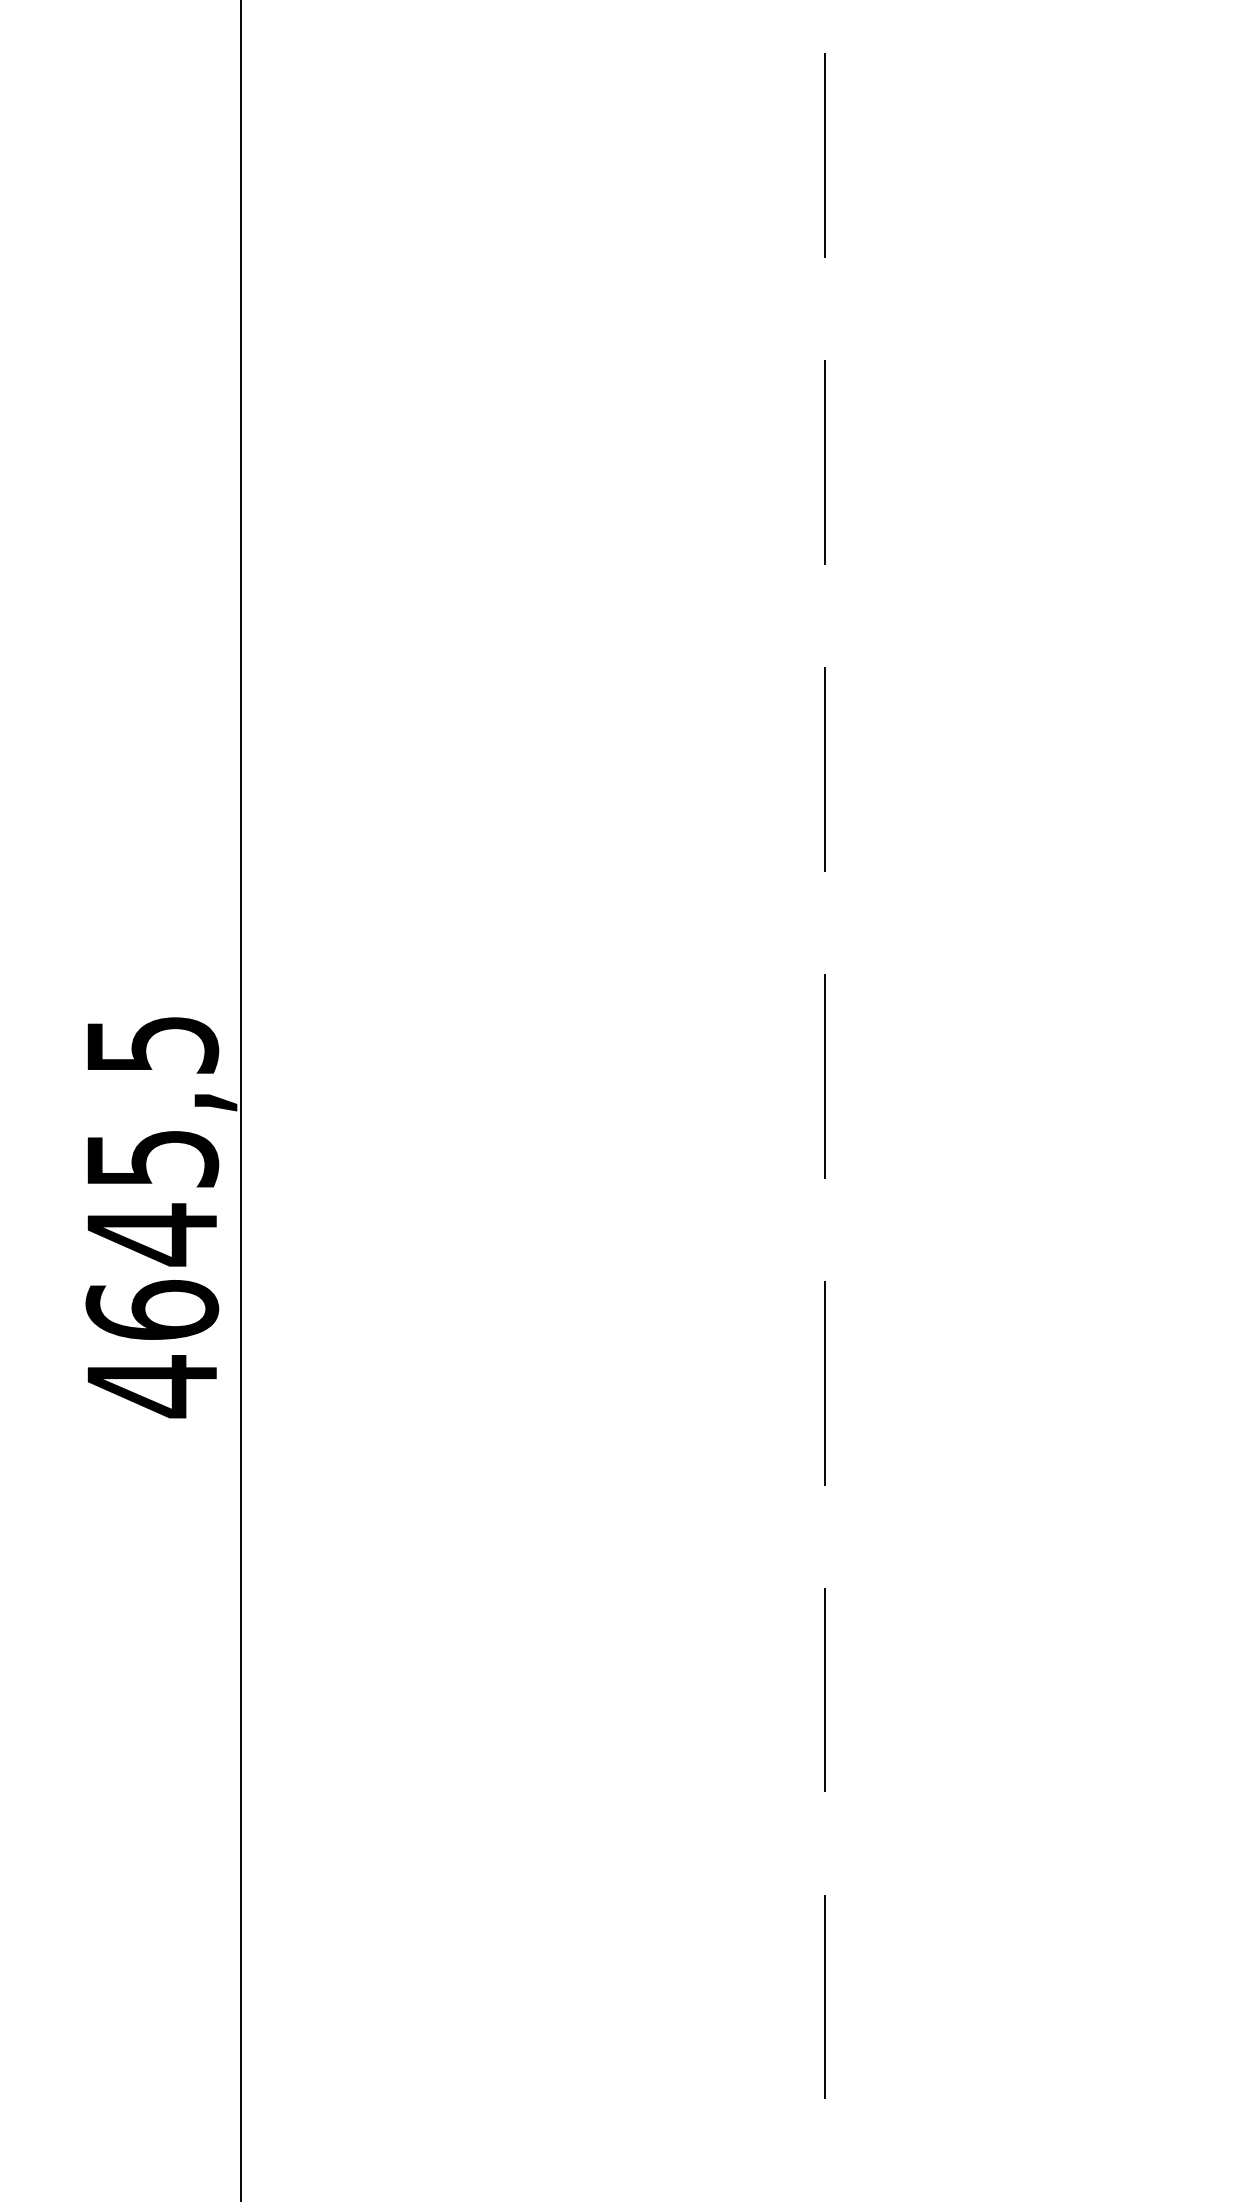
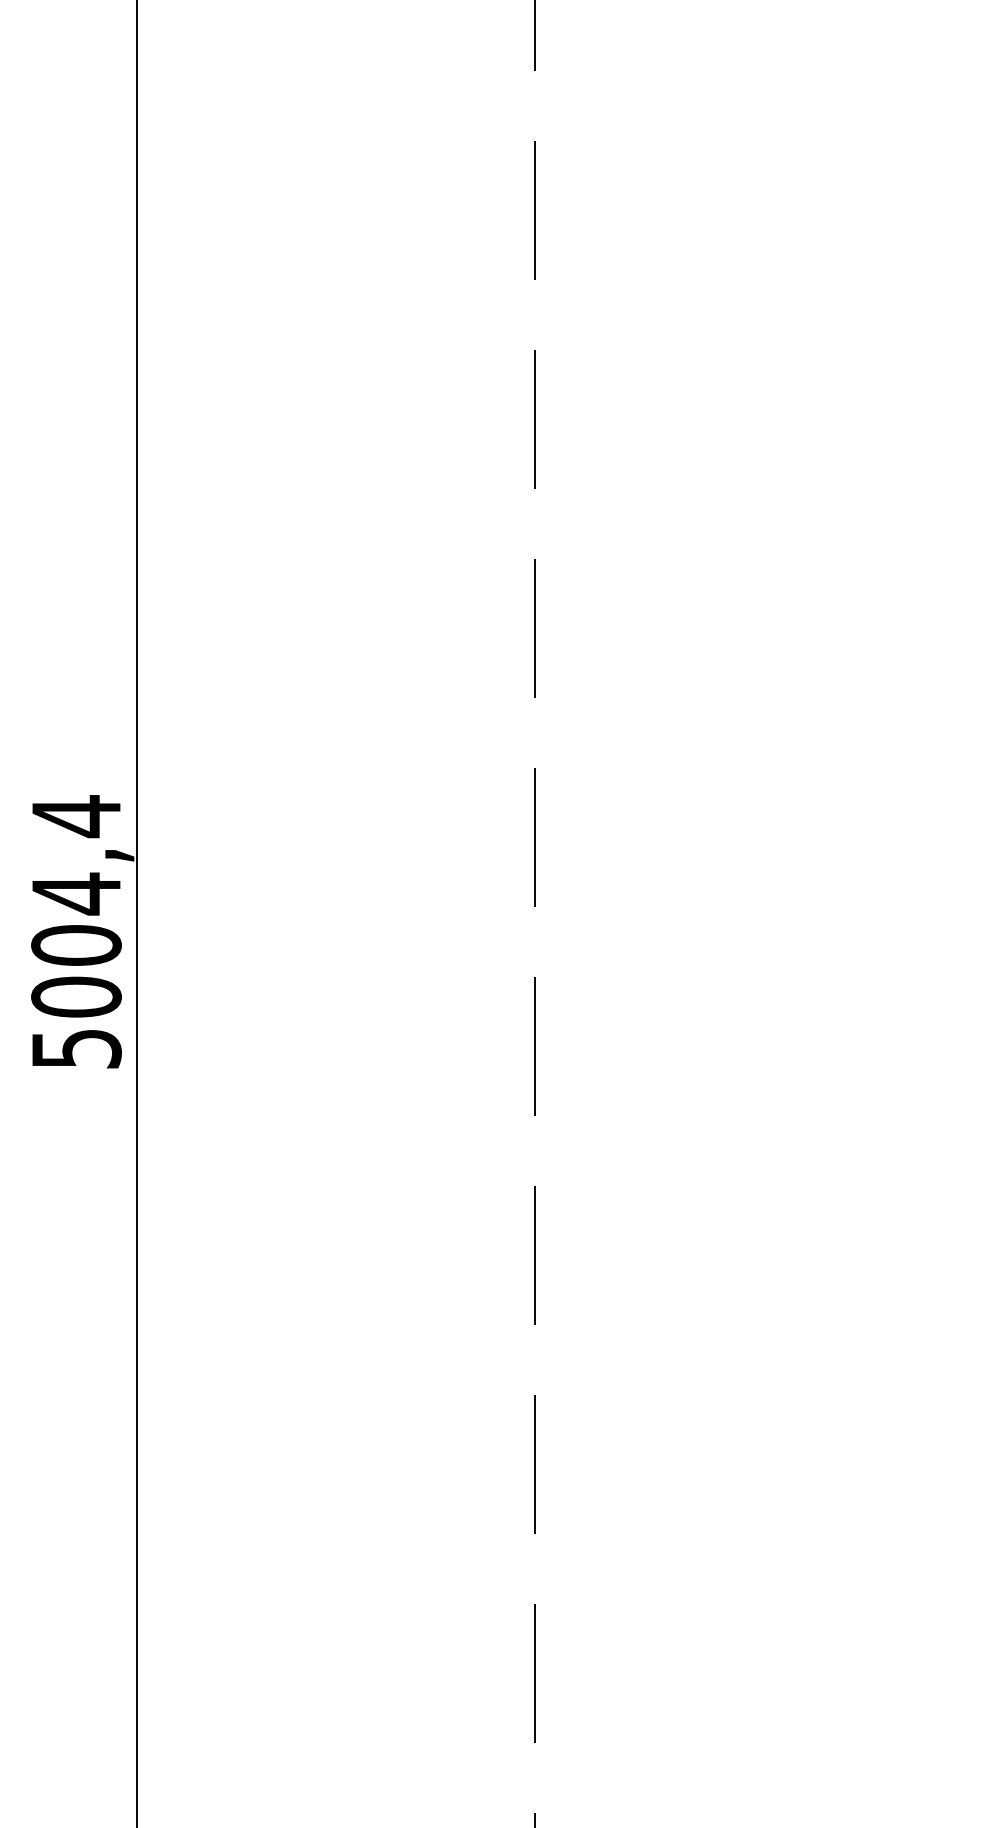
text: (152, 1215) -> (76, 932), 4645,5 -> 5004,4

